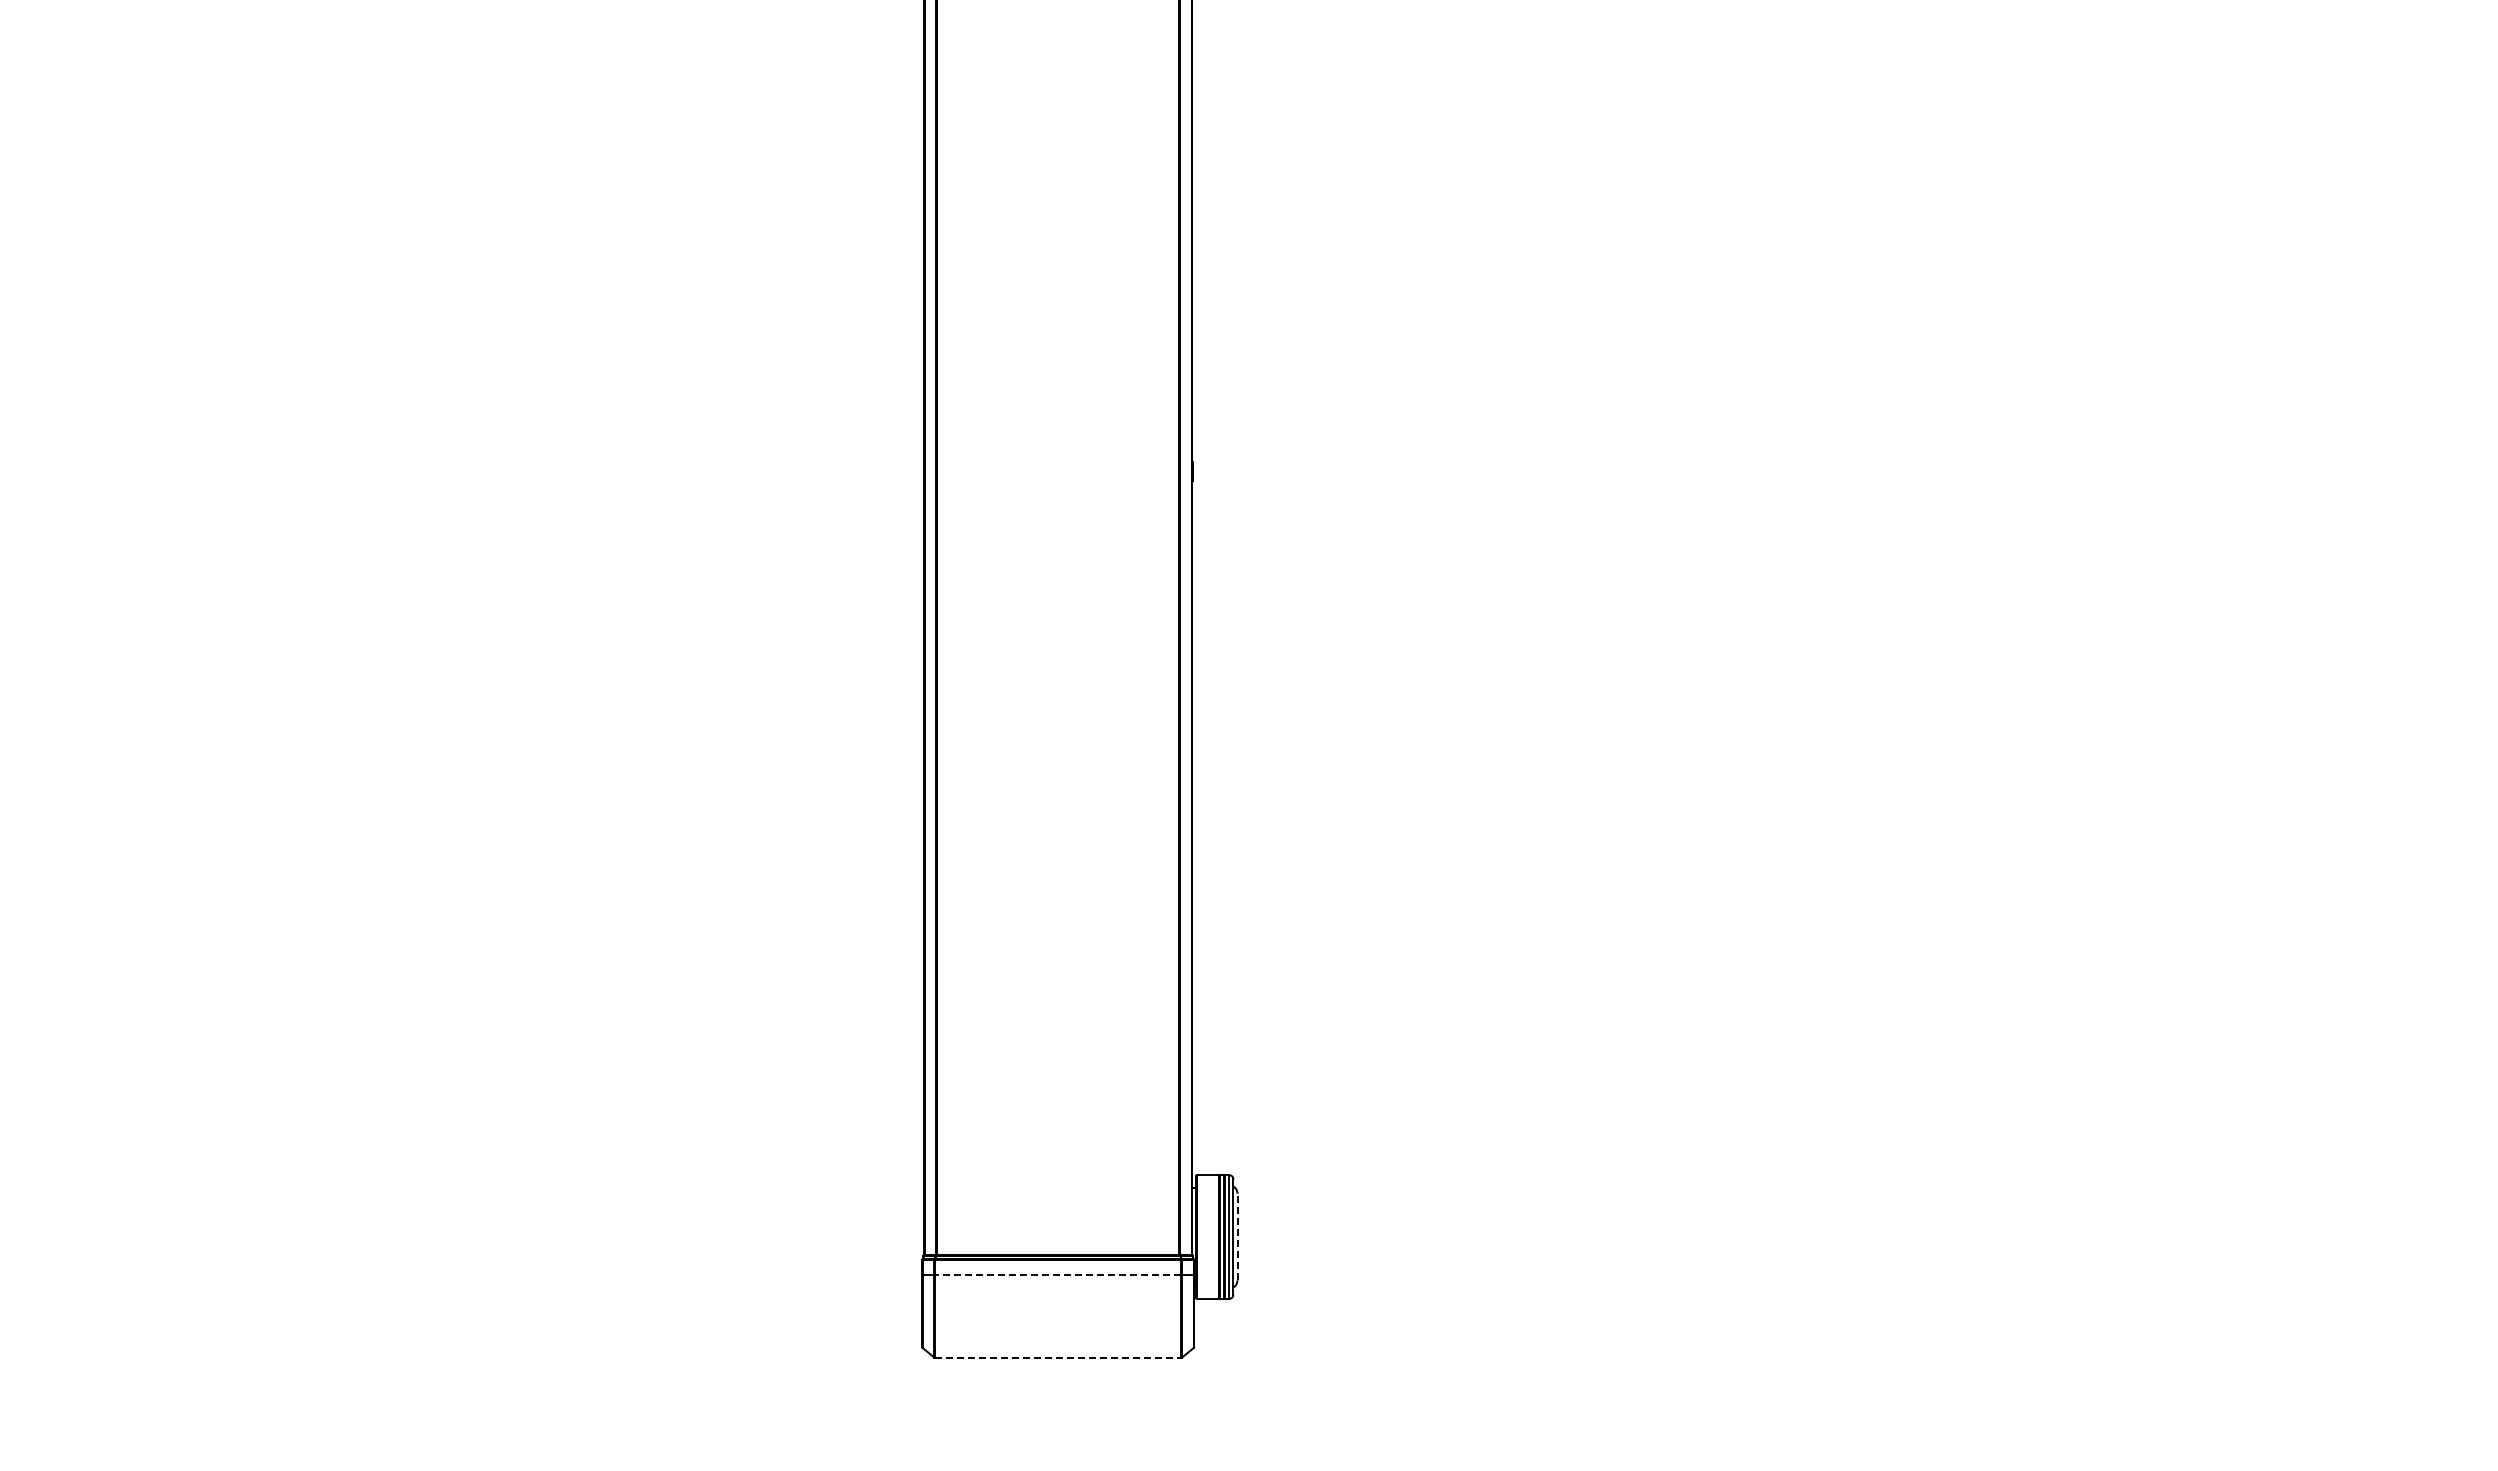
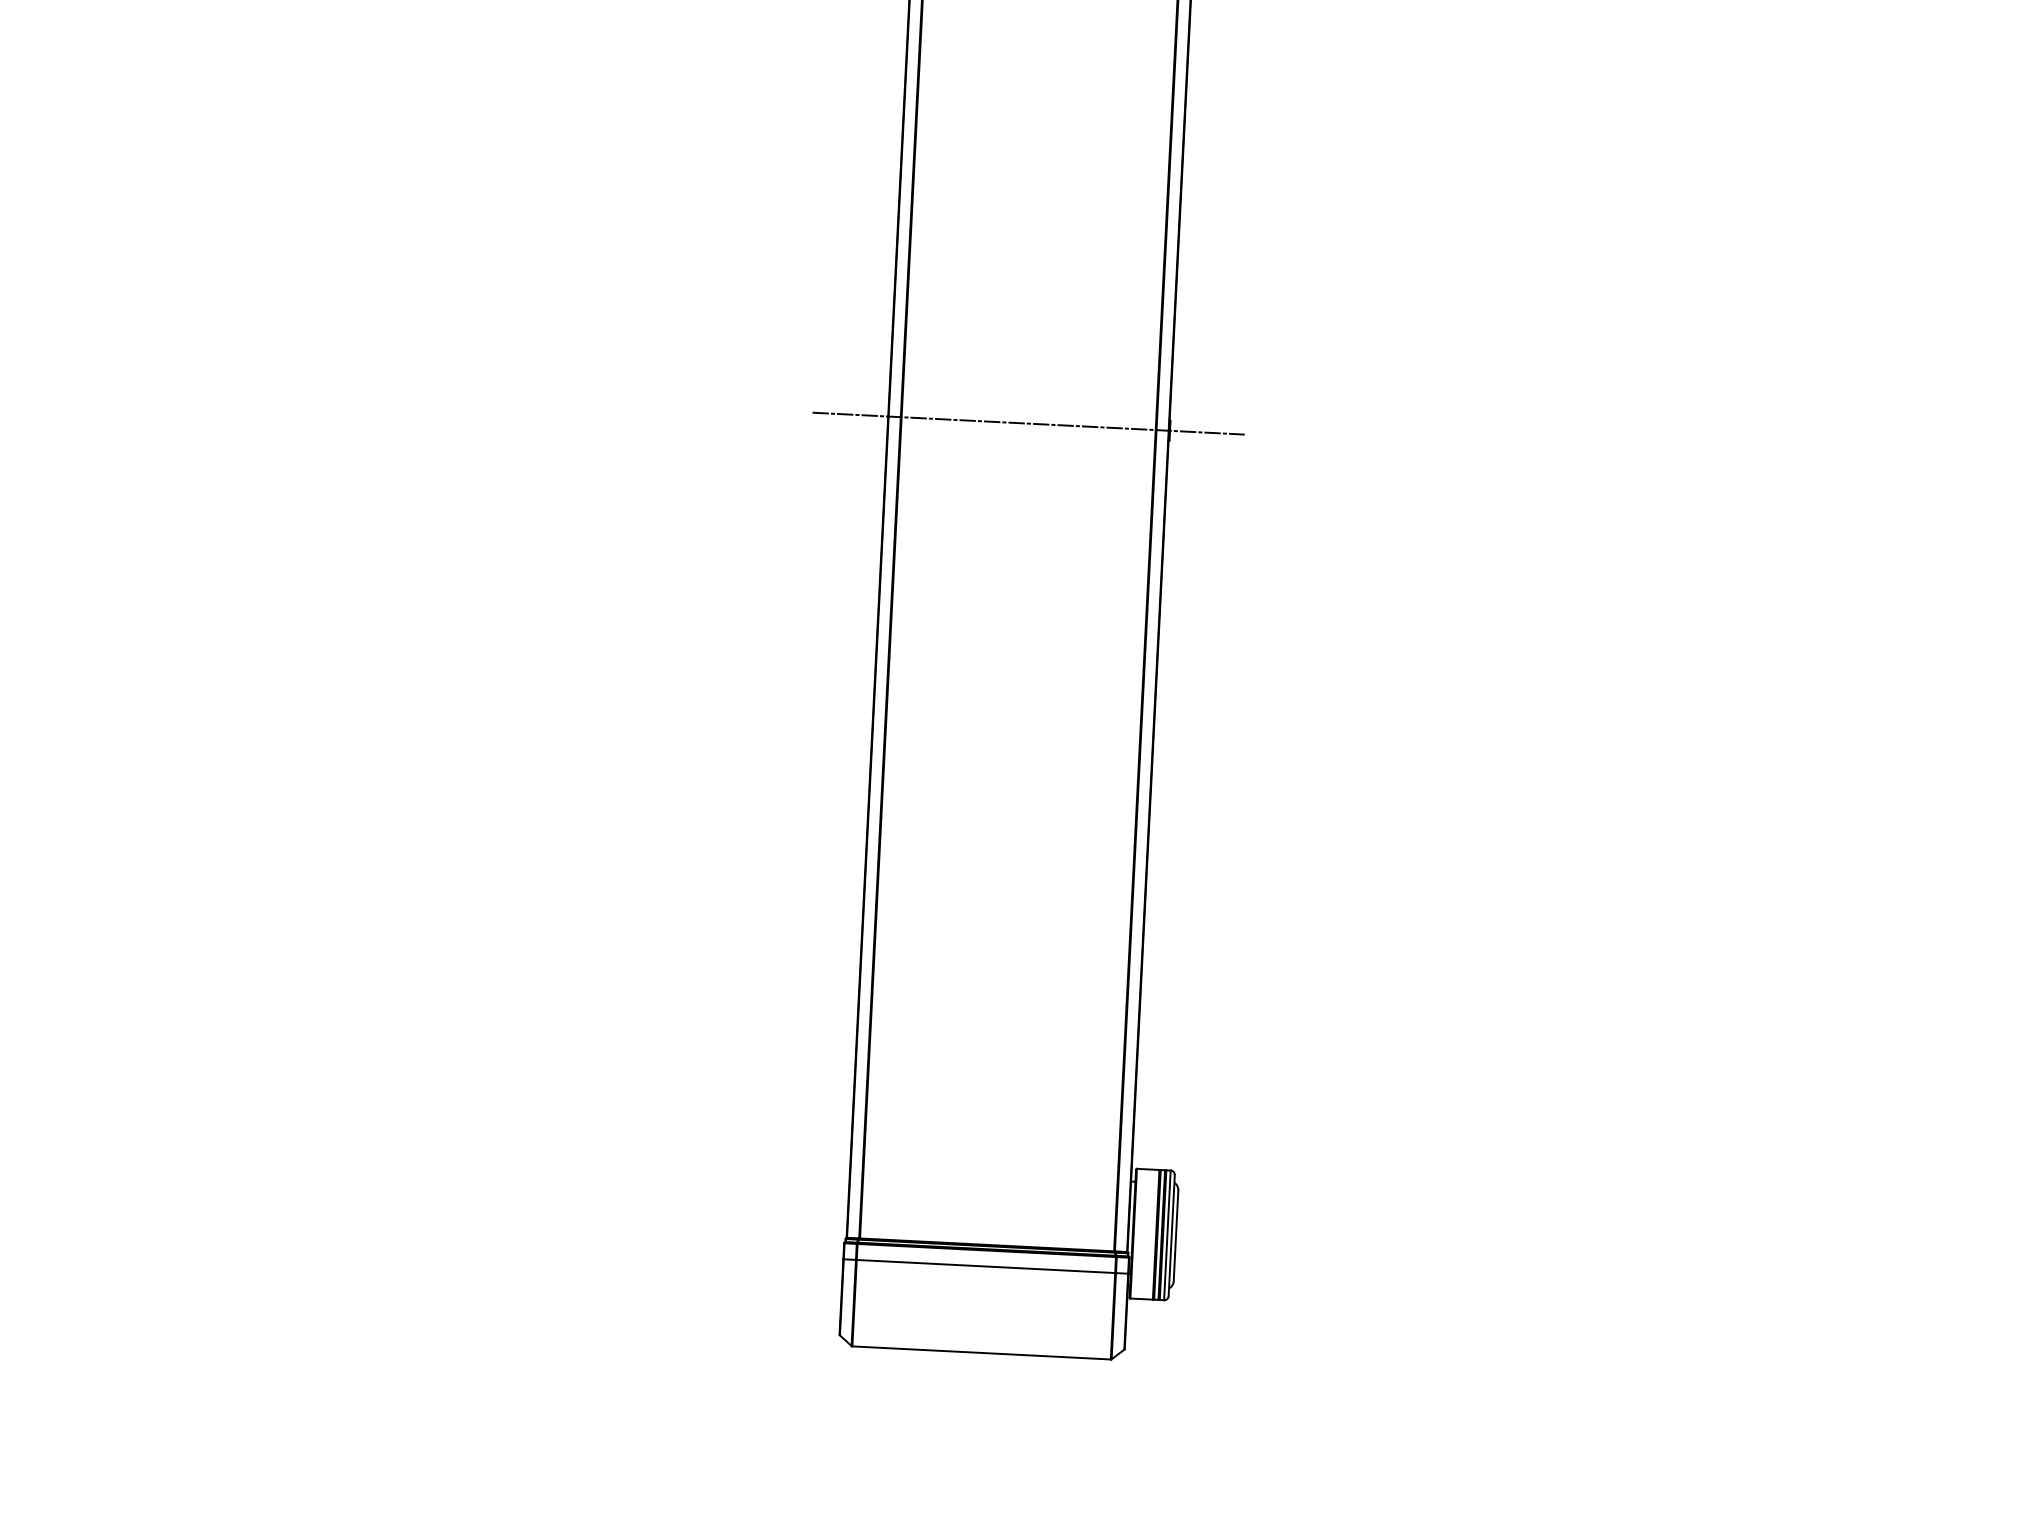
line: (1058, 471) -> (1028, 423), added
line: (1237, 1236) -> (1176, 1235), dashed -> solid
line: (1057, 1275) -> (985, 1266), dashed -> solid
line: (1058, 1357) -> (981, 1352), dashed -> solid

